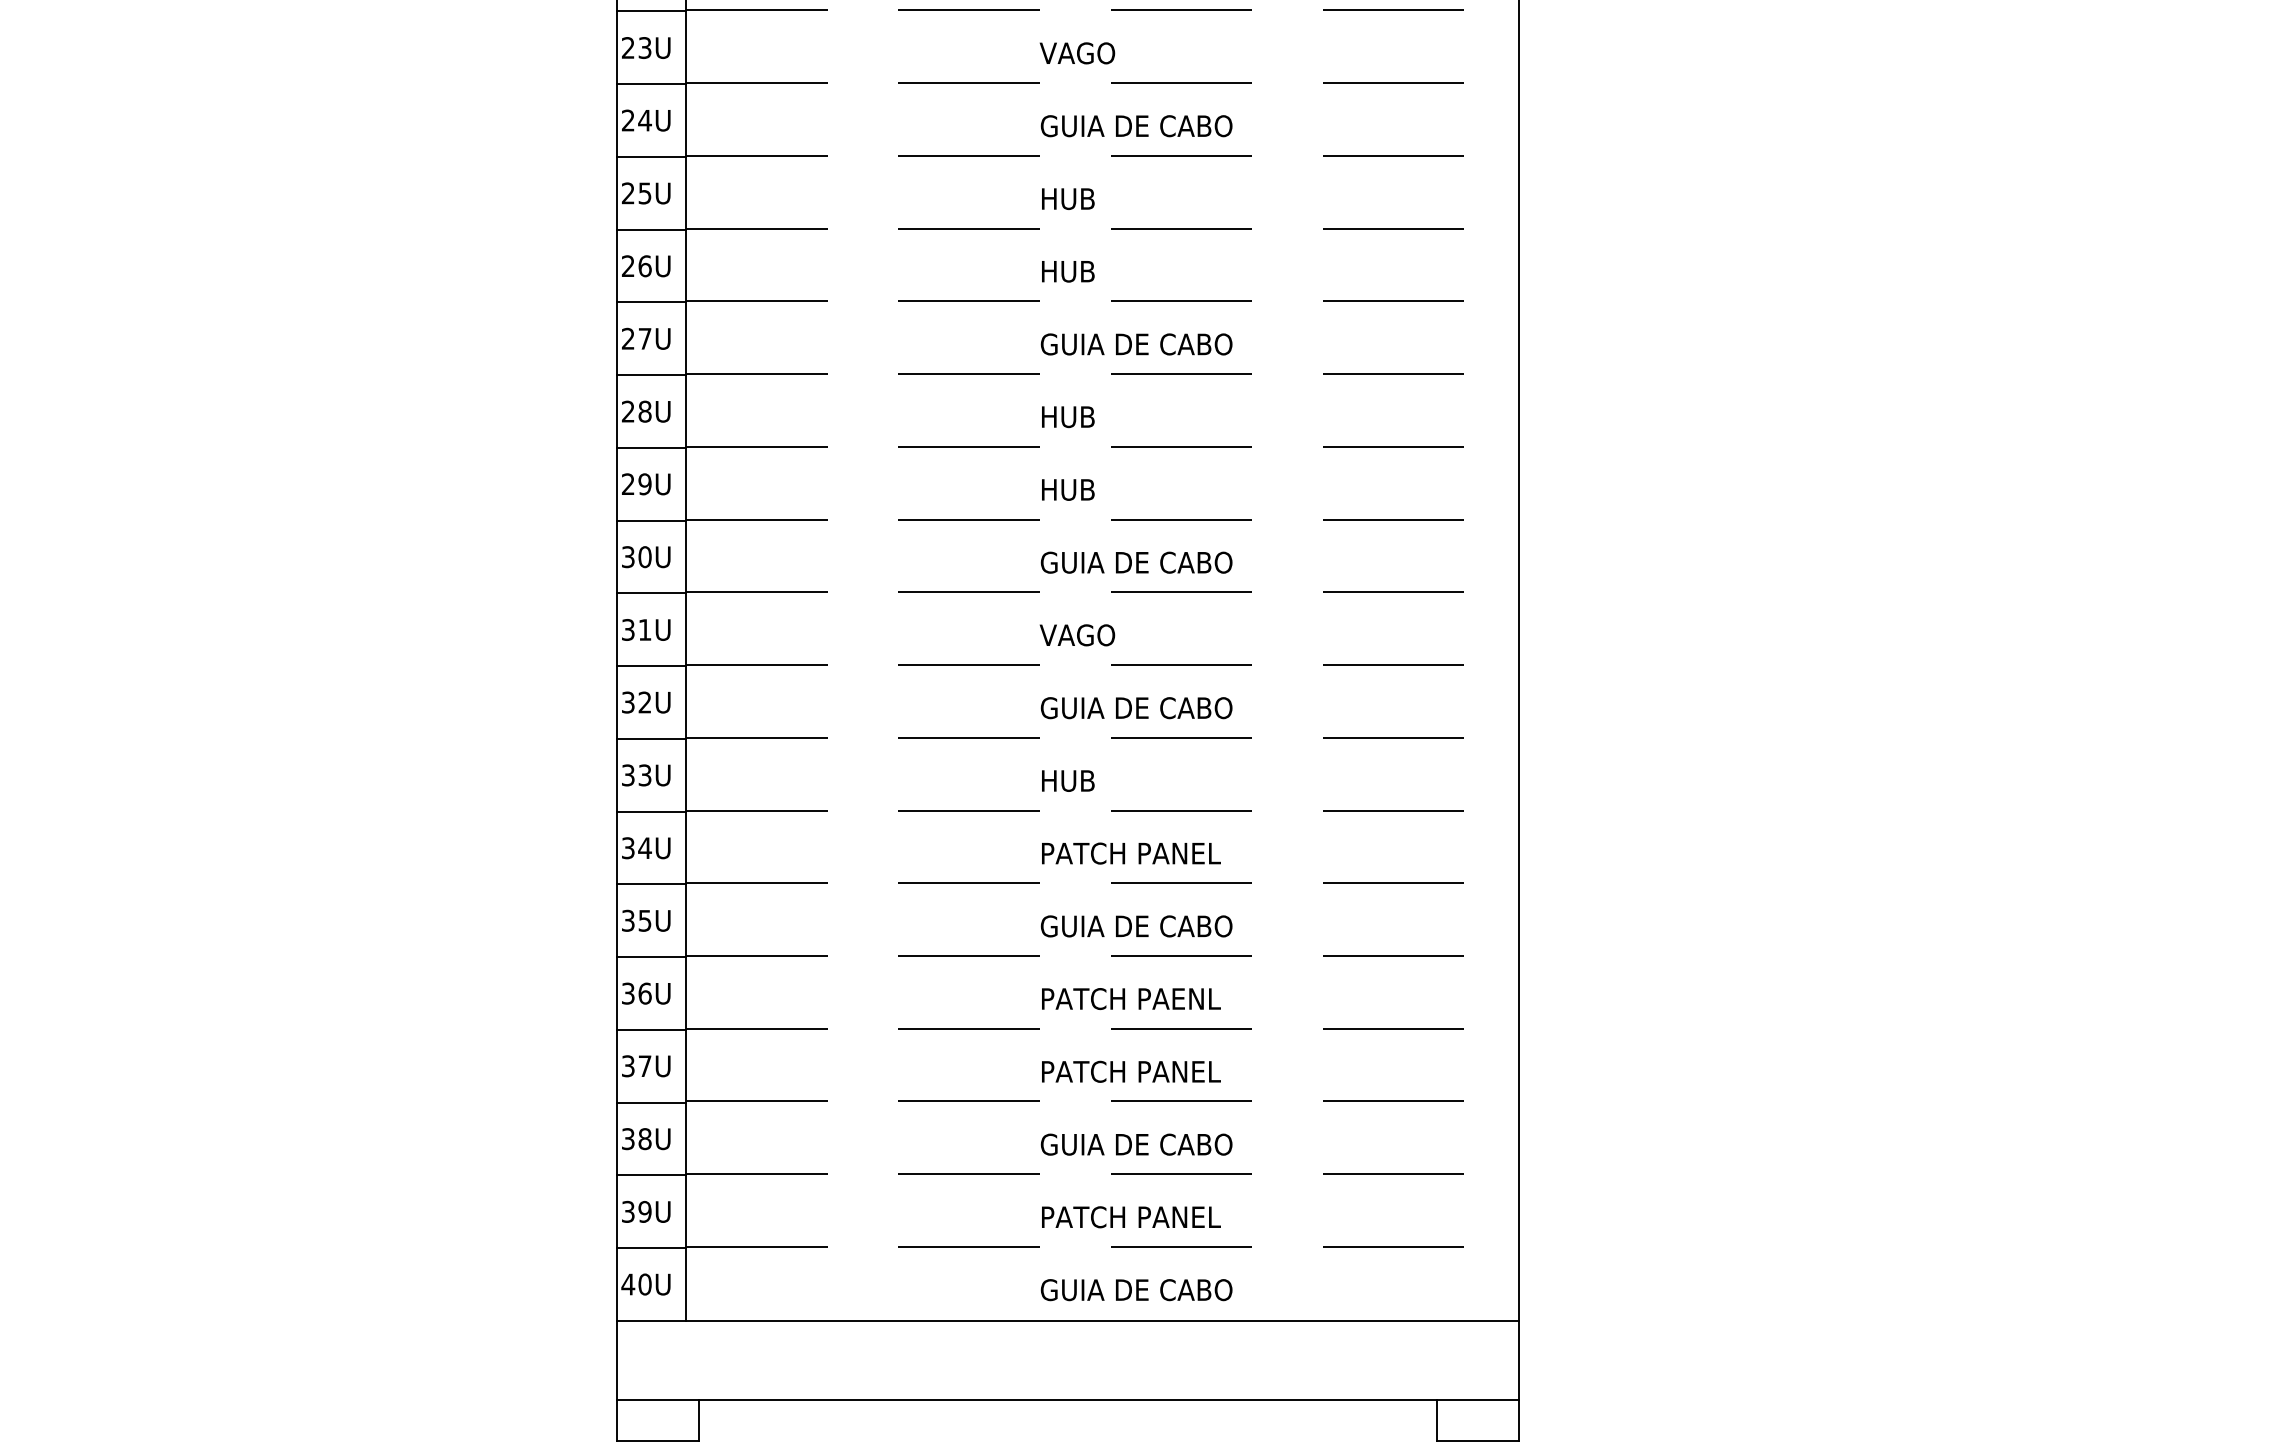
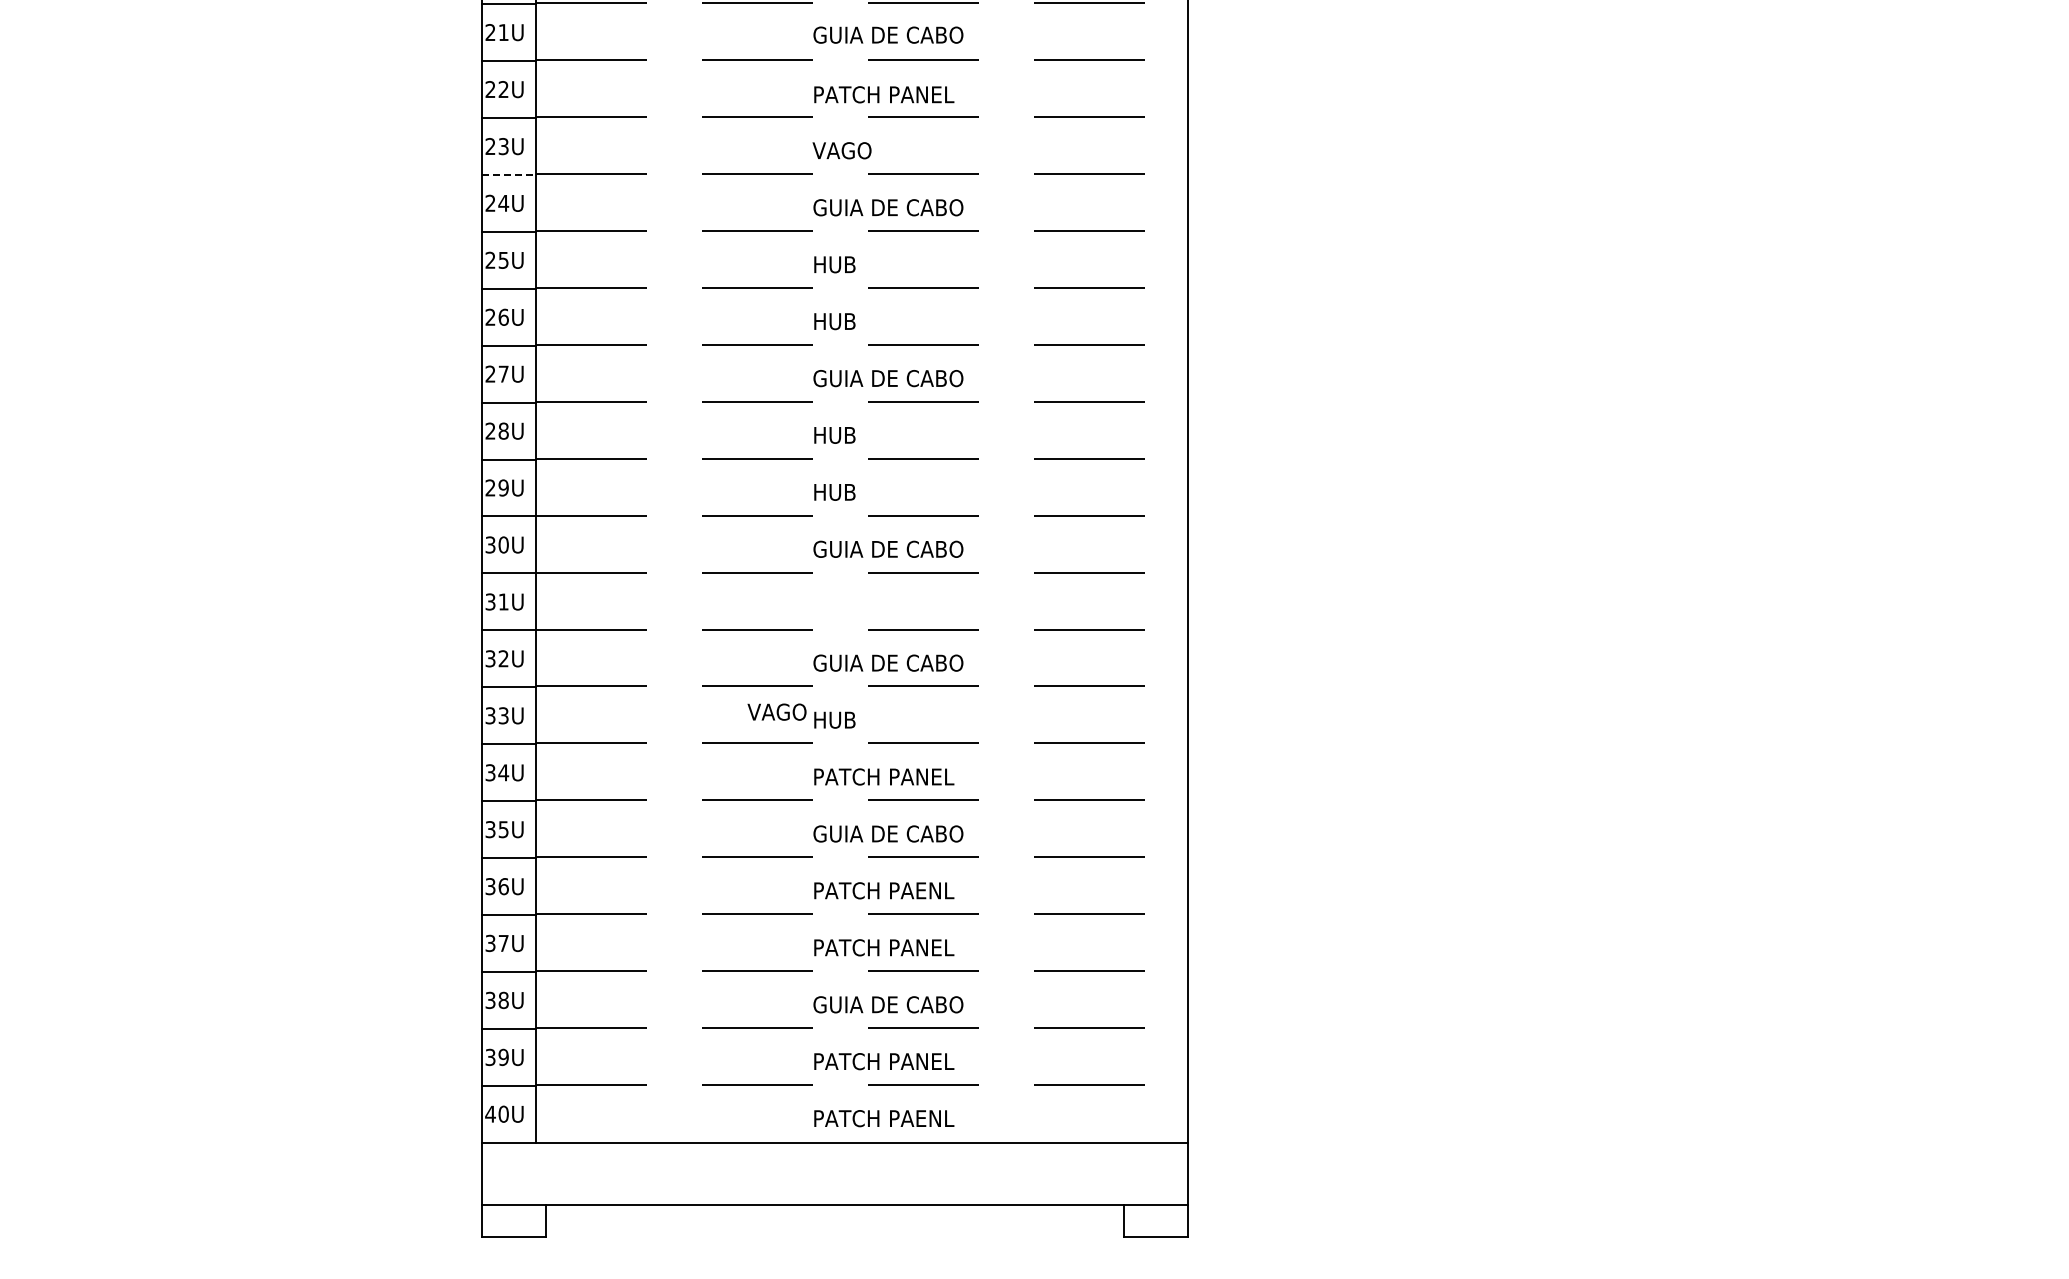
line: (652, 83) -> (509, 174), solid -> dashed
text: (1076, 634) -> (776, 711), moved
text: (1136, 1289) -> (888, 1118), GUIA DE CABO -> PATCH PAENL

